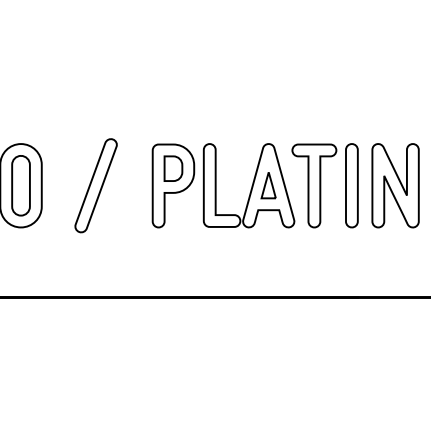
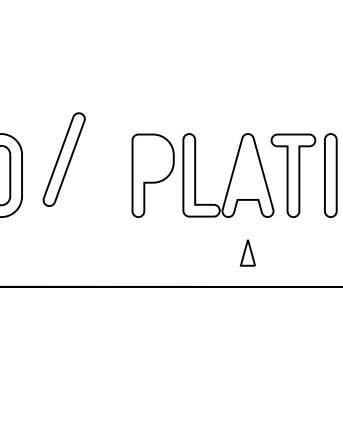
part: (173, 168) -> (153, 158), removed
part: (95, 185) -> (63, 159), moved
part: (268, 185) -> (247, 252), moved

